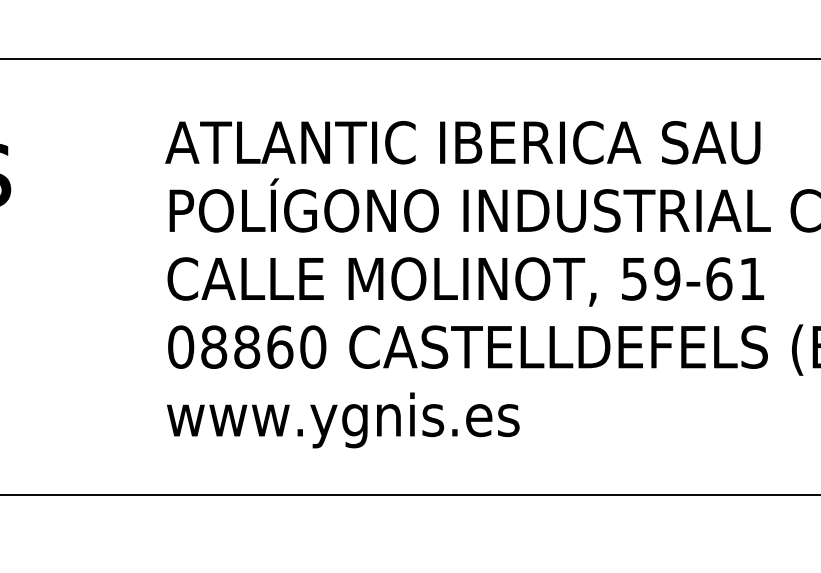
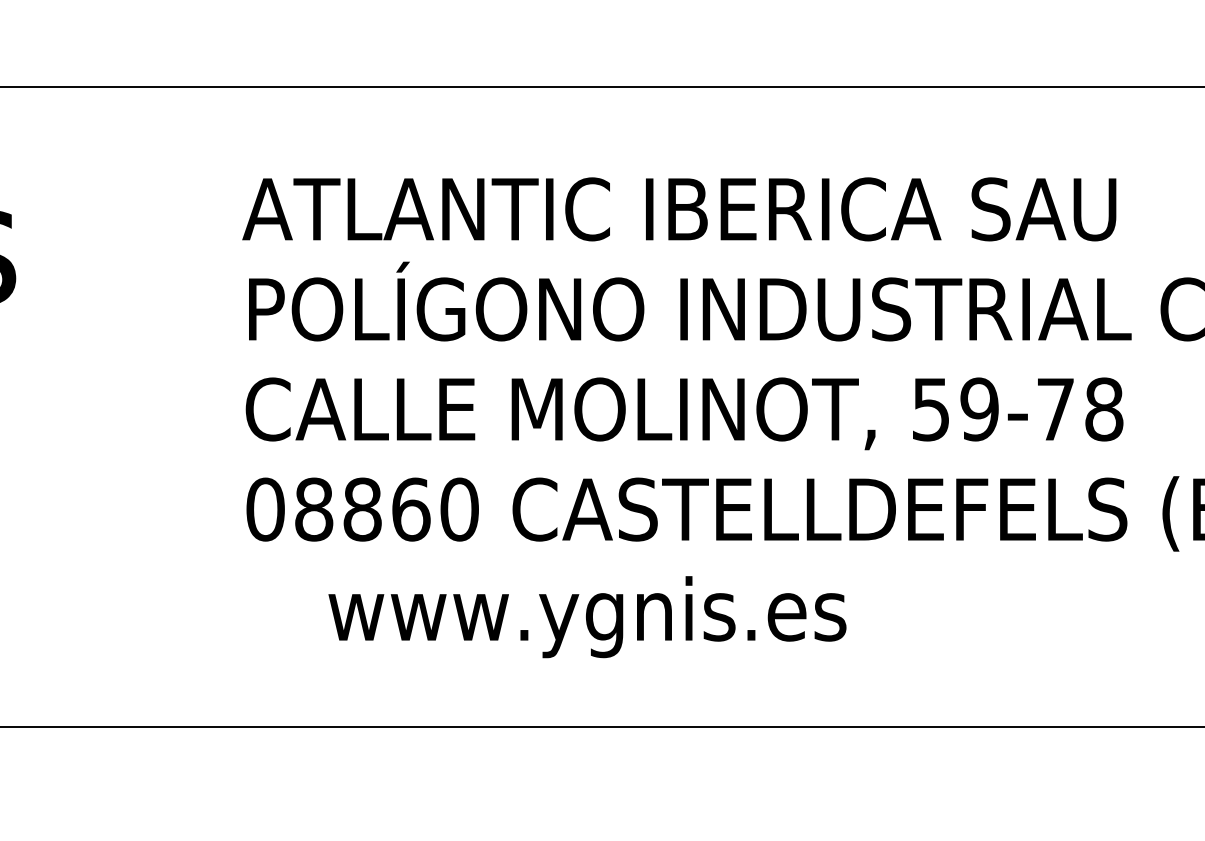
text: (735, 278) -> (1079, 408), 59-61 -> 59-78
text: (343, 420) -> (587, 617), moved

